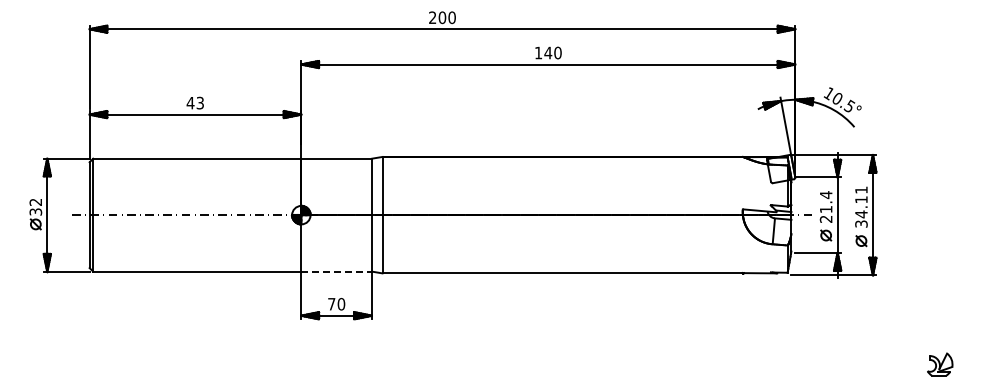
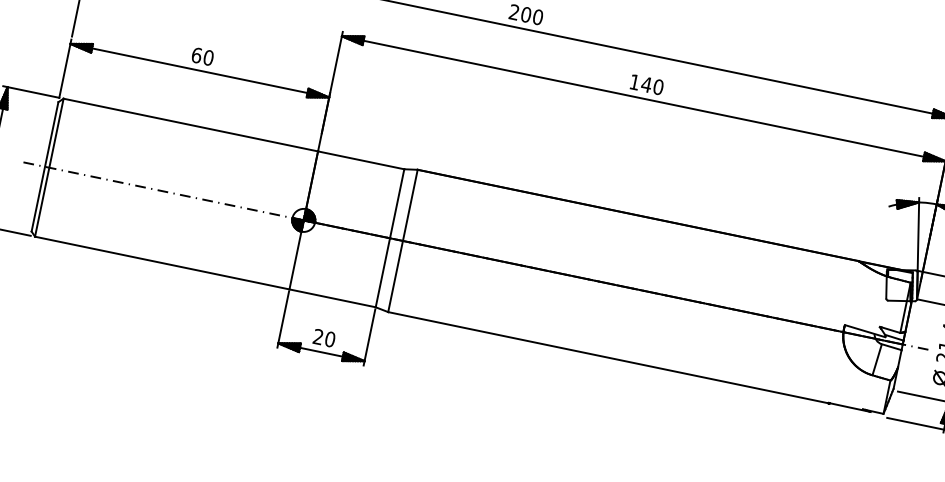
text: (195, 102) -> (202, 55), 43 -> 60
line: (337, 271) -> (333, 298), dashed -> solid
text: (331, 303) -> (318, 336), 70 -> 20

